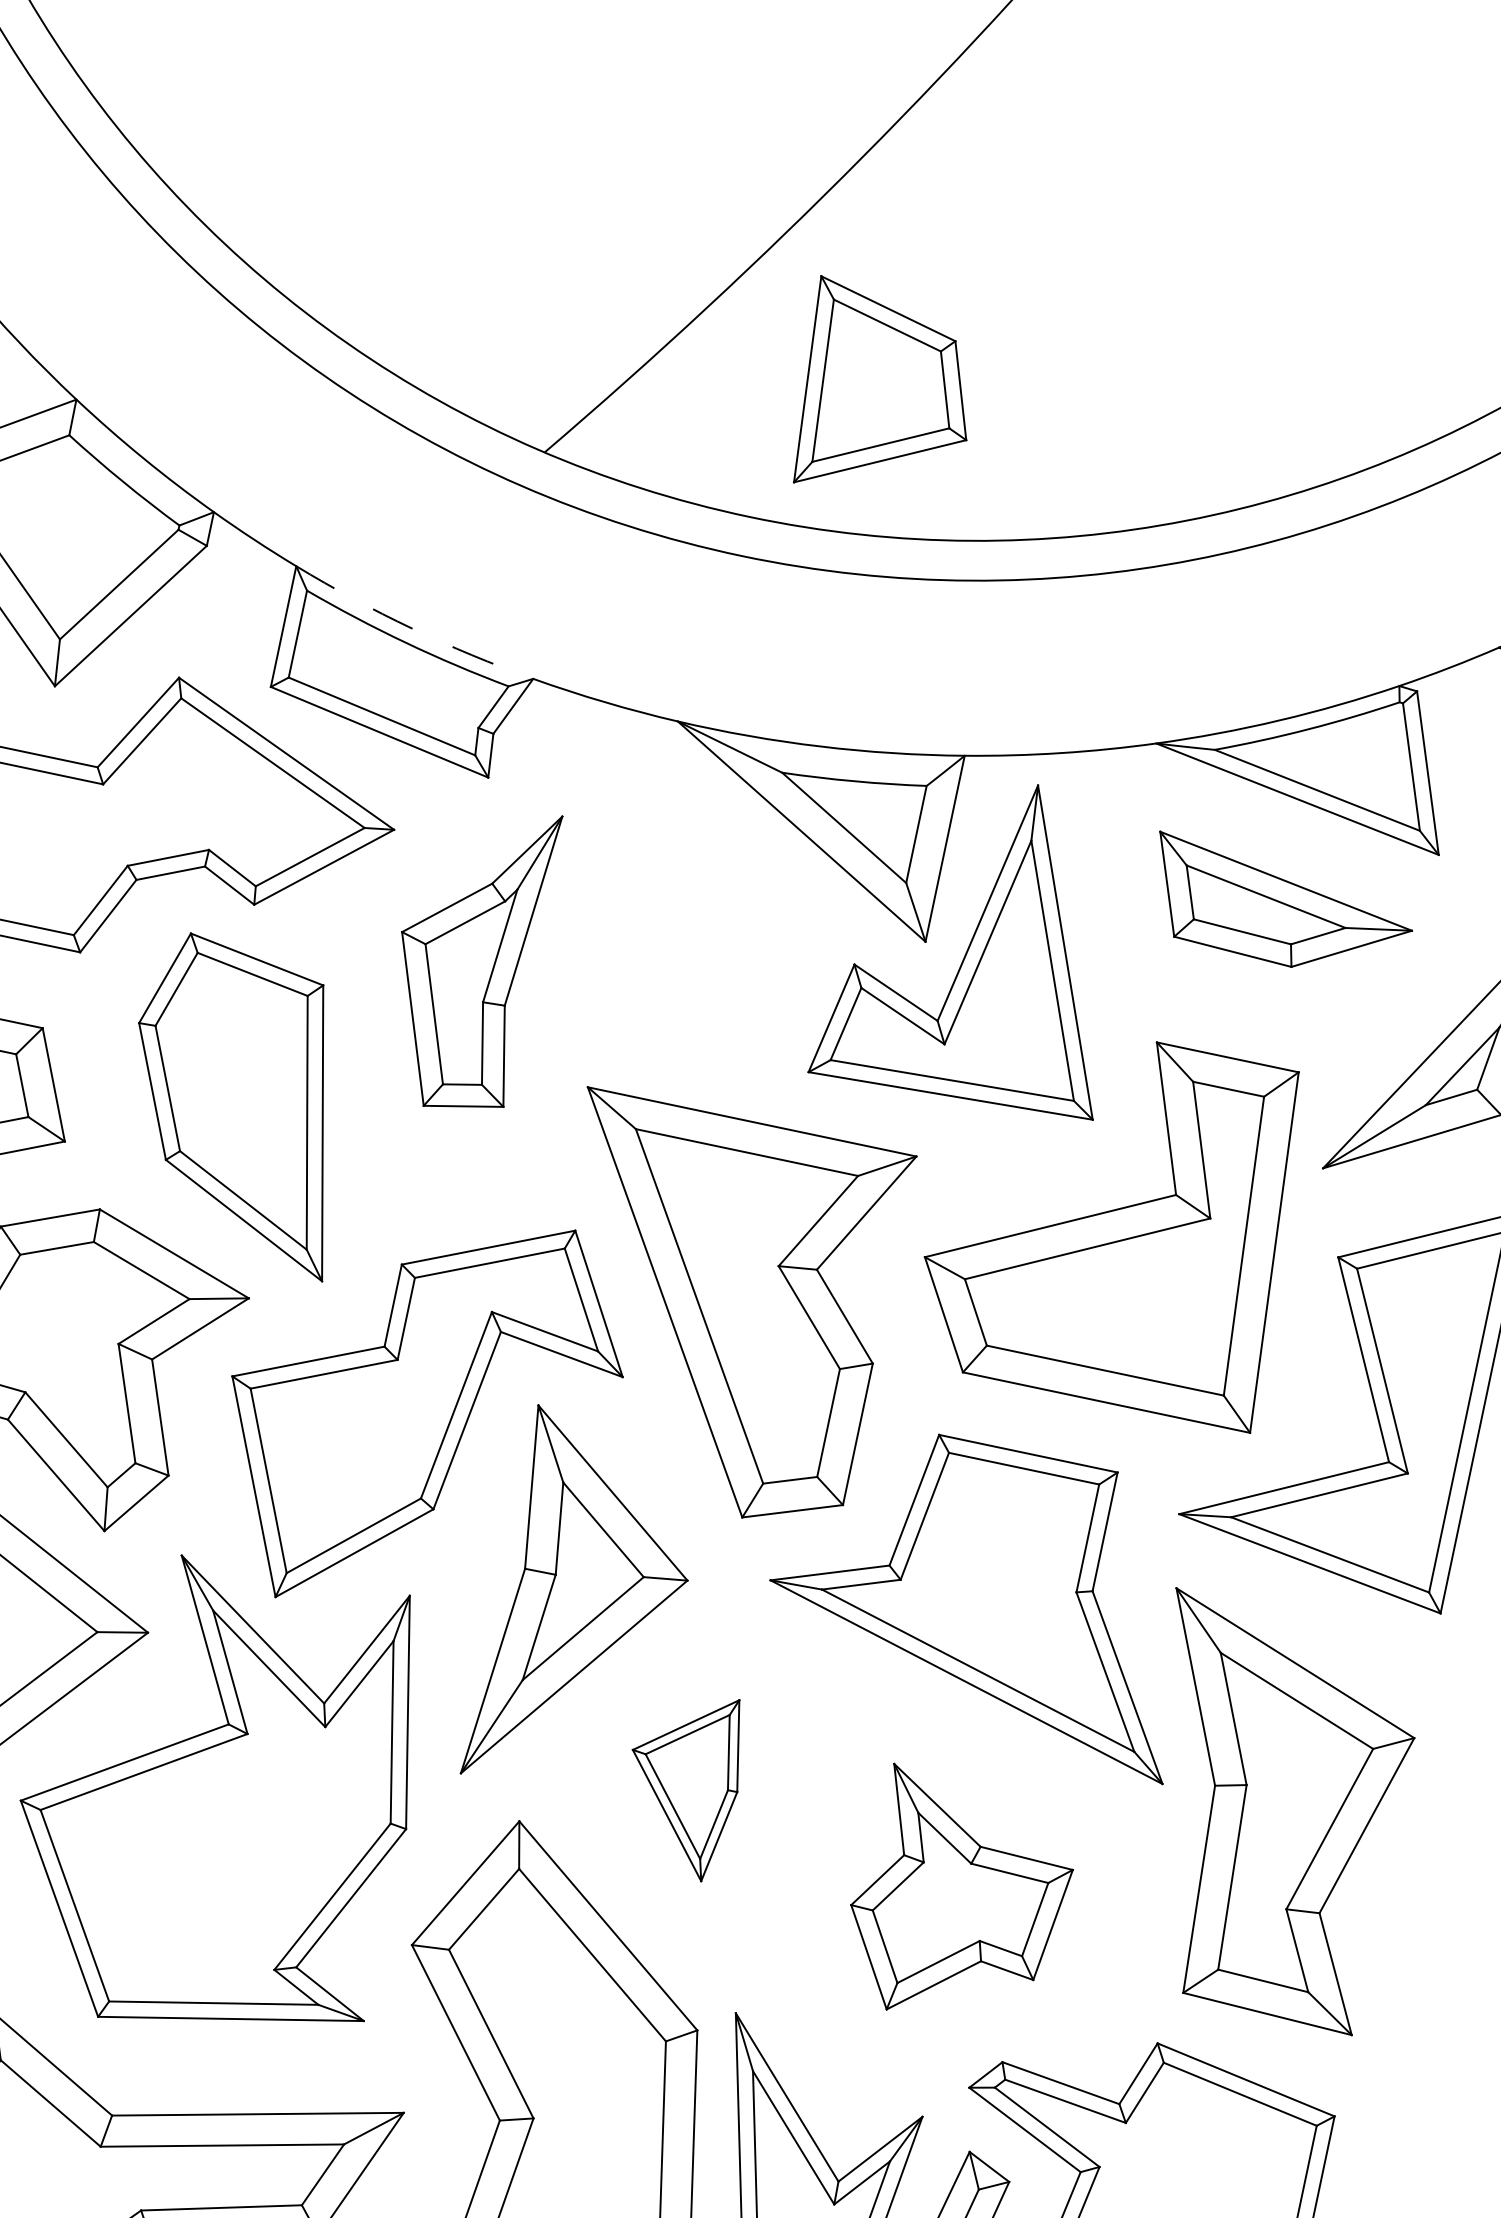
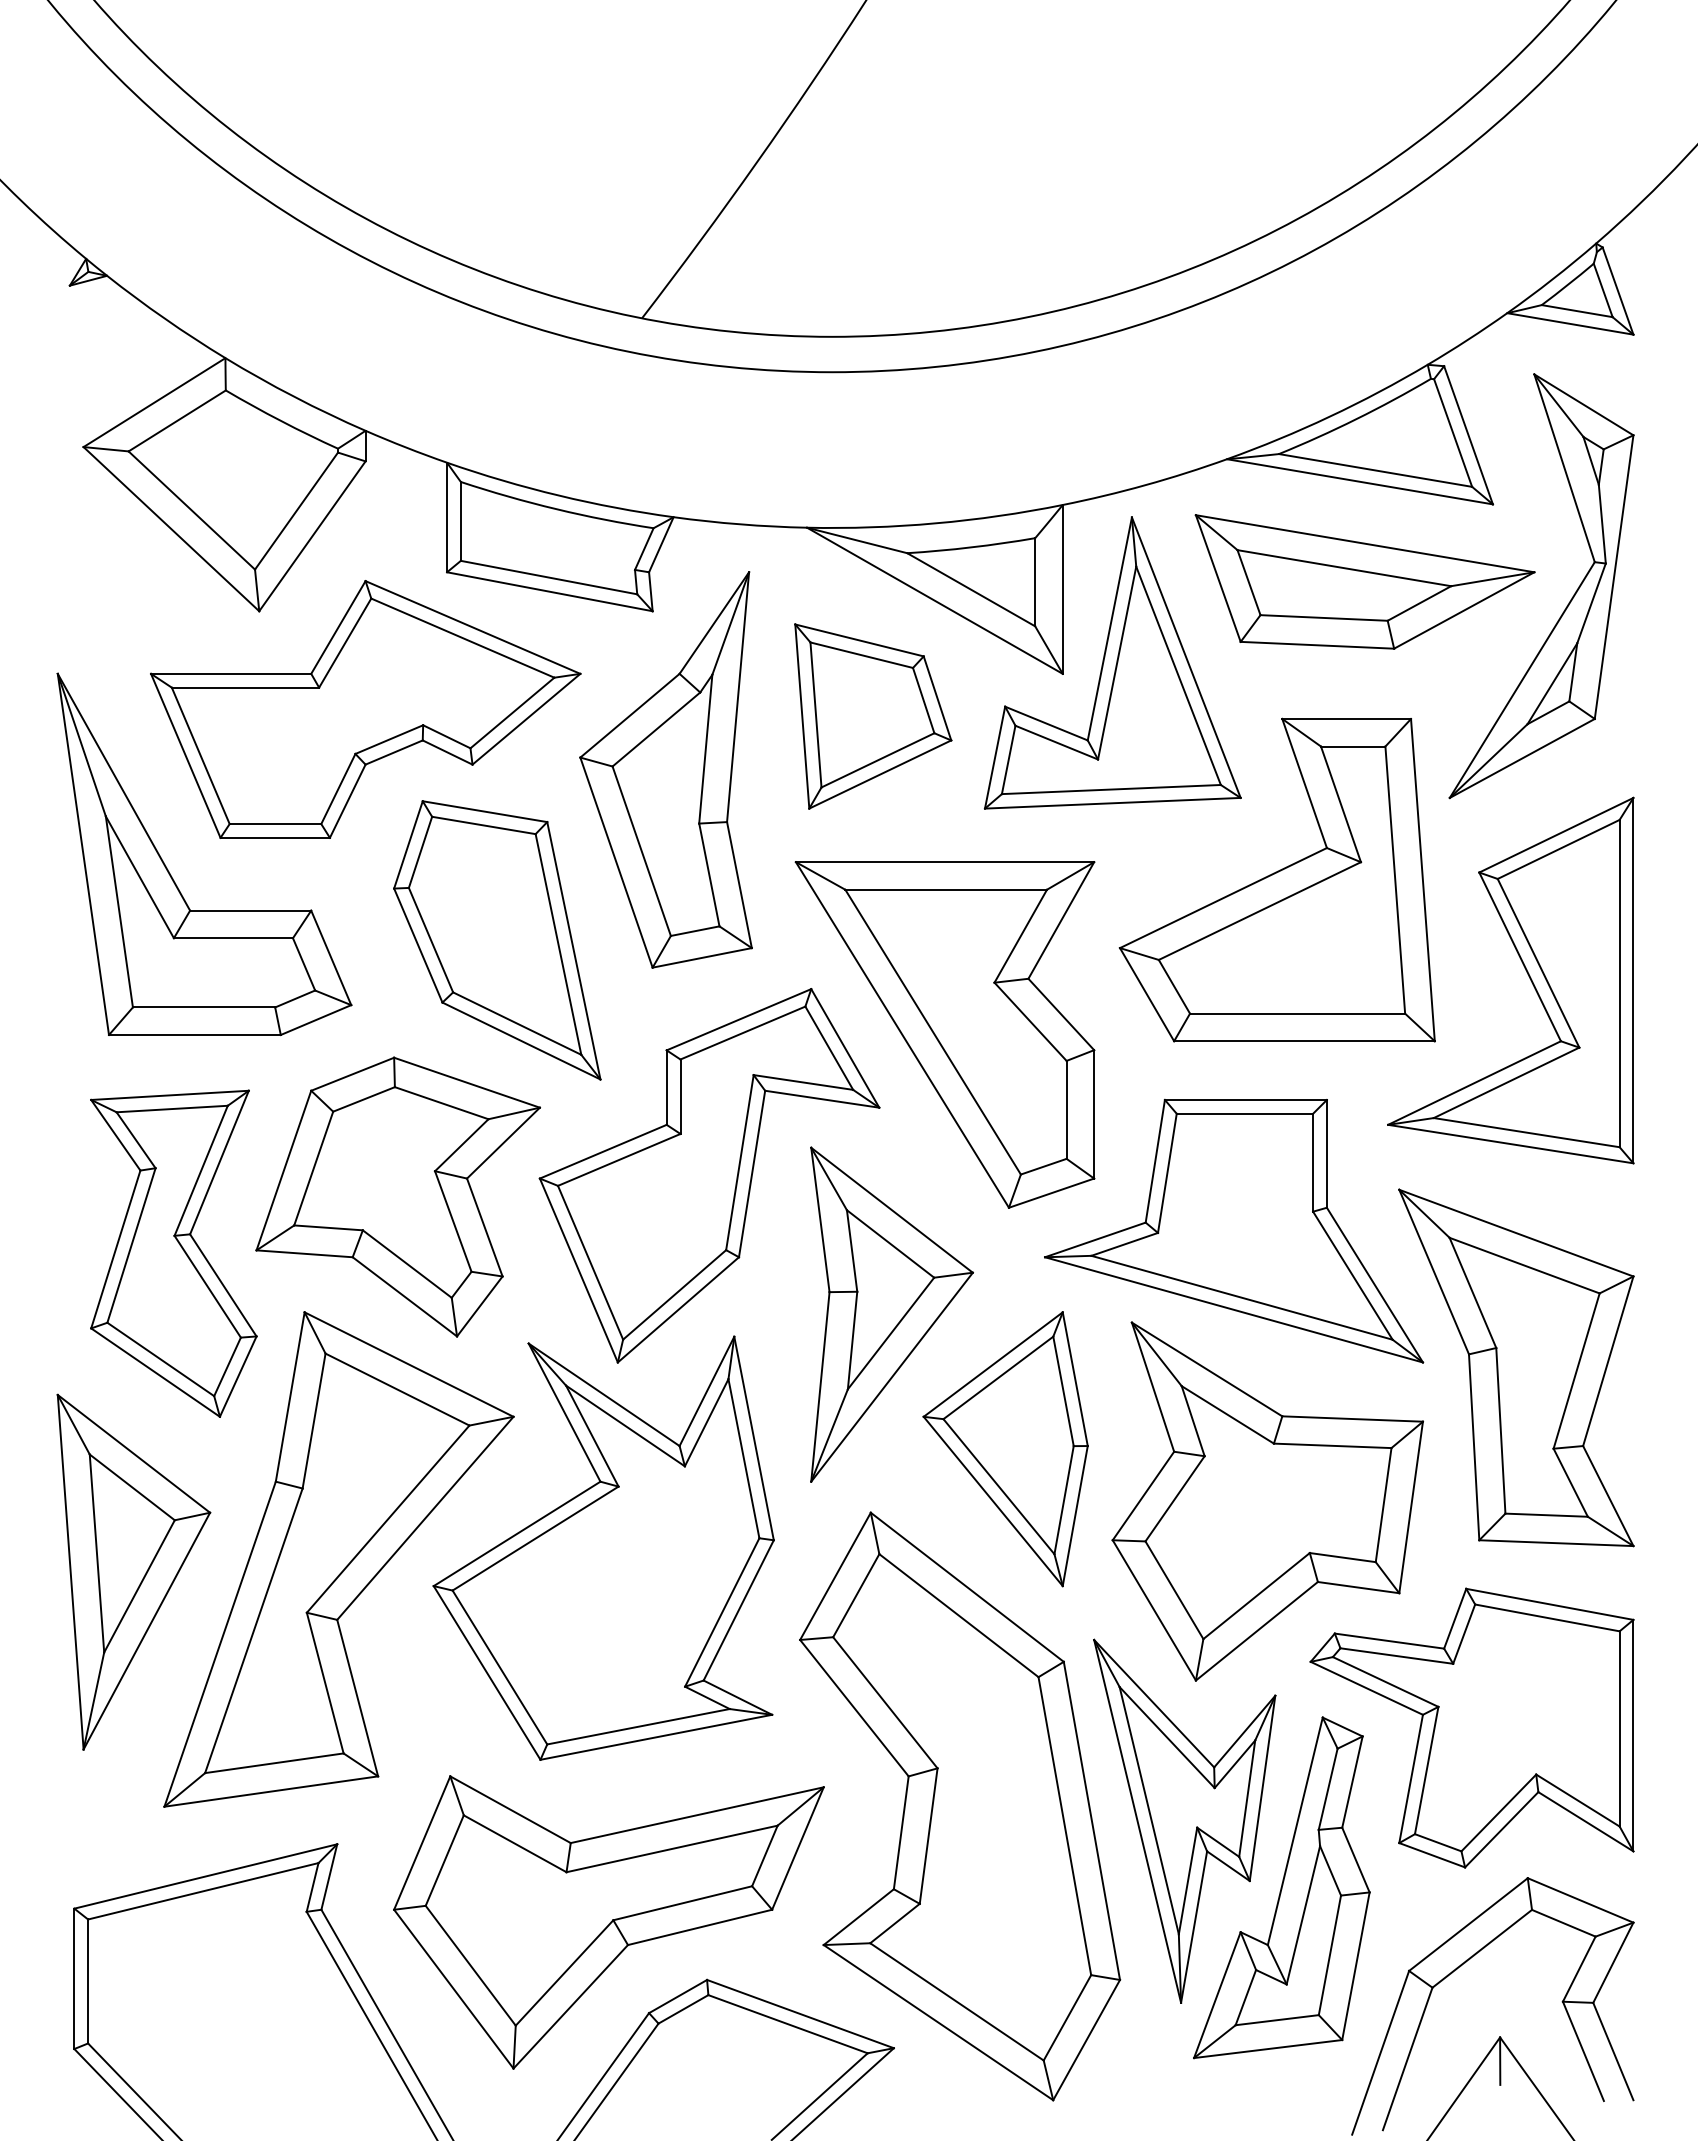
part: (886, 395) -> (873, 716), moved
arc: (412, 628) -> (559, 495), dashed -> solid
part: (1279, 910) -> (1364, 581), size x1.43
part: (465, 954) -> (665, 769), size x1.43
part: (682, 1782) -> (1005, 1449), size x1.67
part: (958, 1901) -> (1267, 1501), size x1.67

